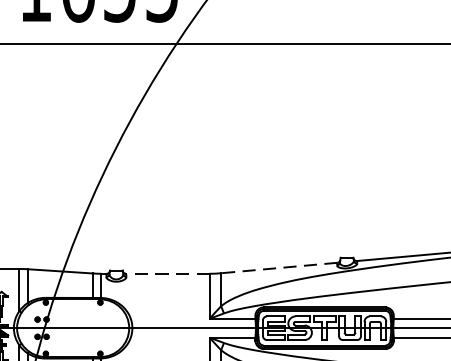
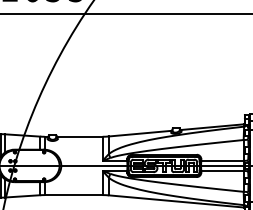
line: (278, 267) -> (139, 133), dashed -> solid
line: (166, 273) -> (79, 136), dashed -> solid

